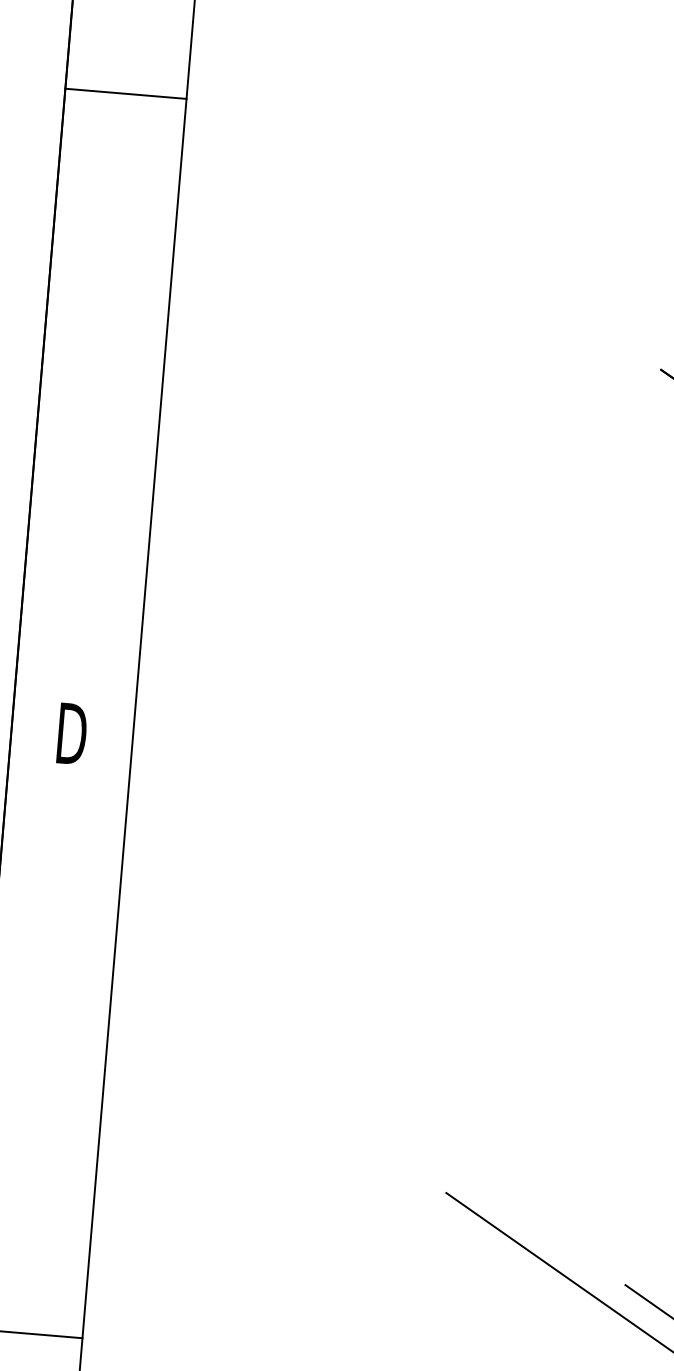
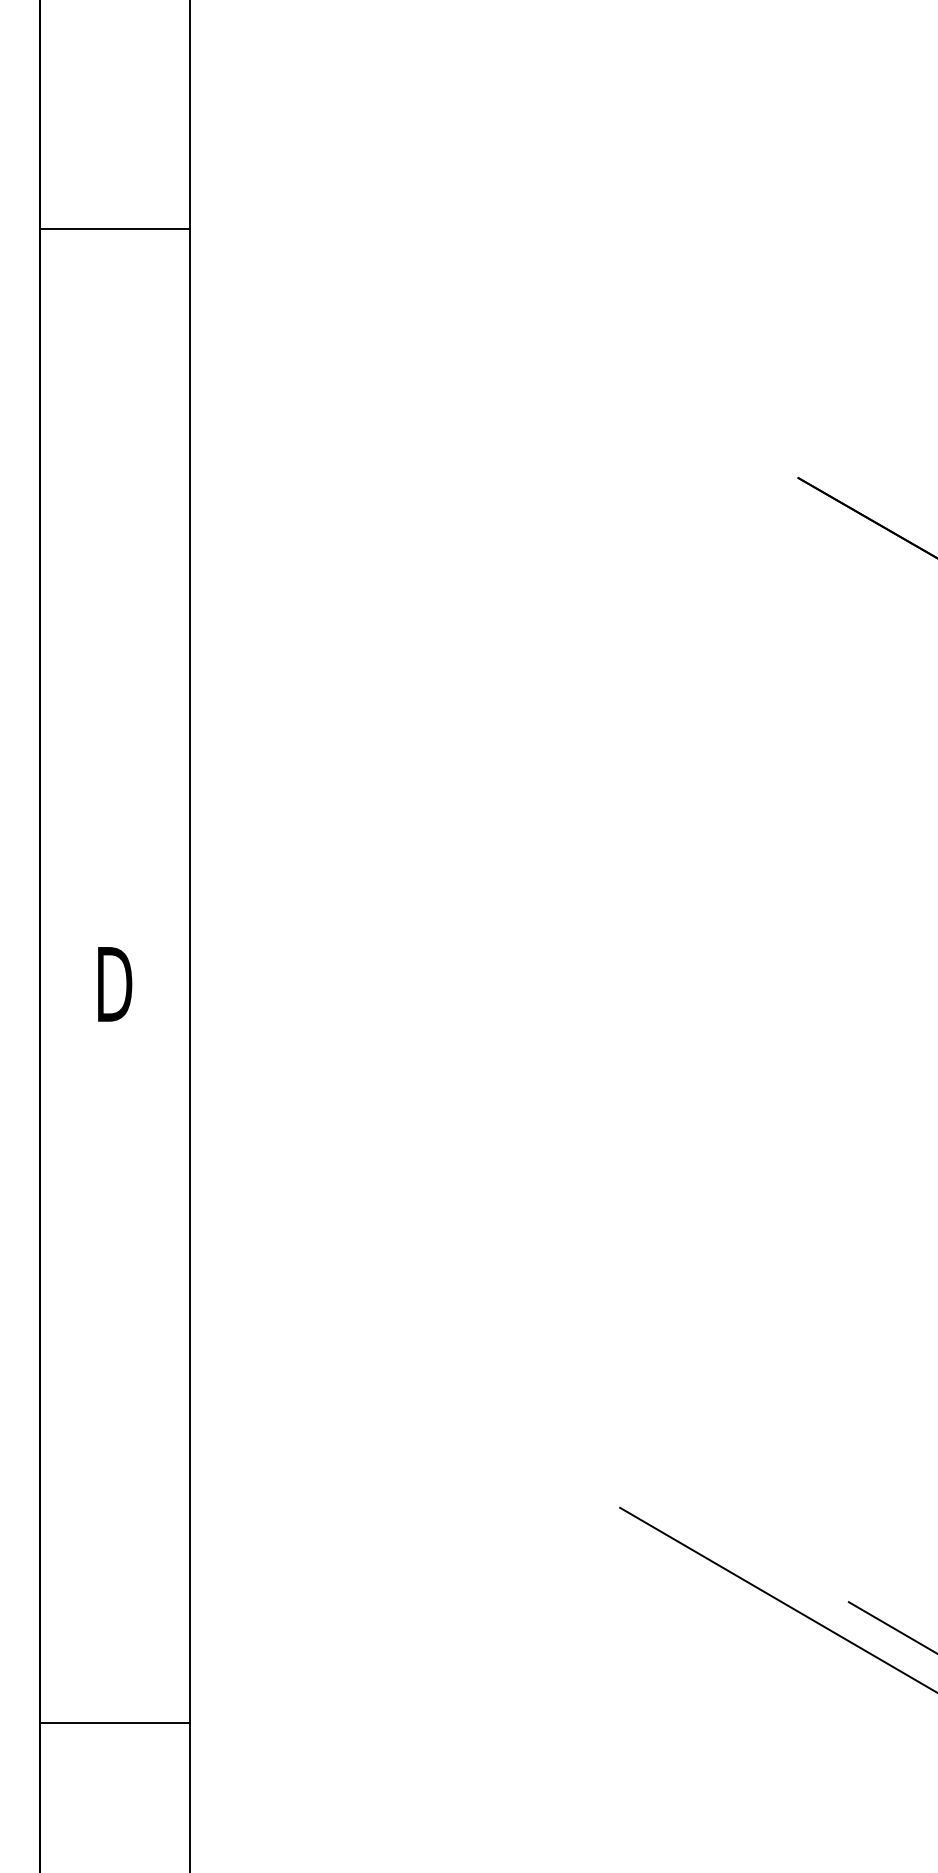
line: (125, 94) -> (114, 229), moved

